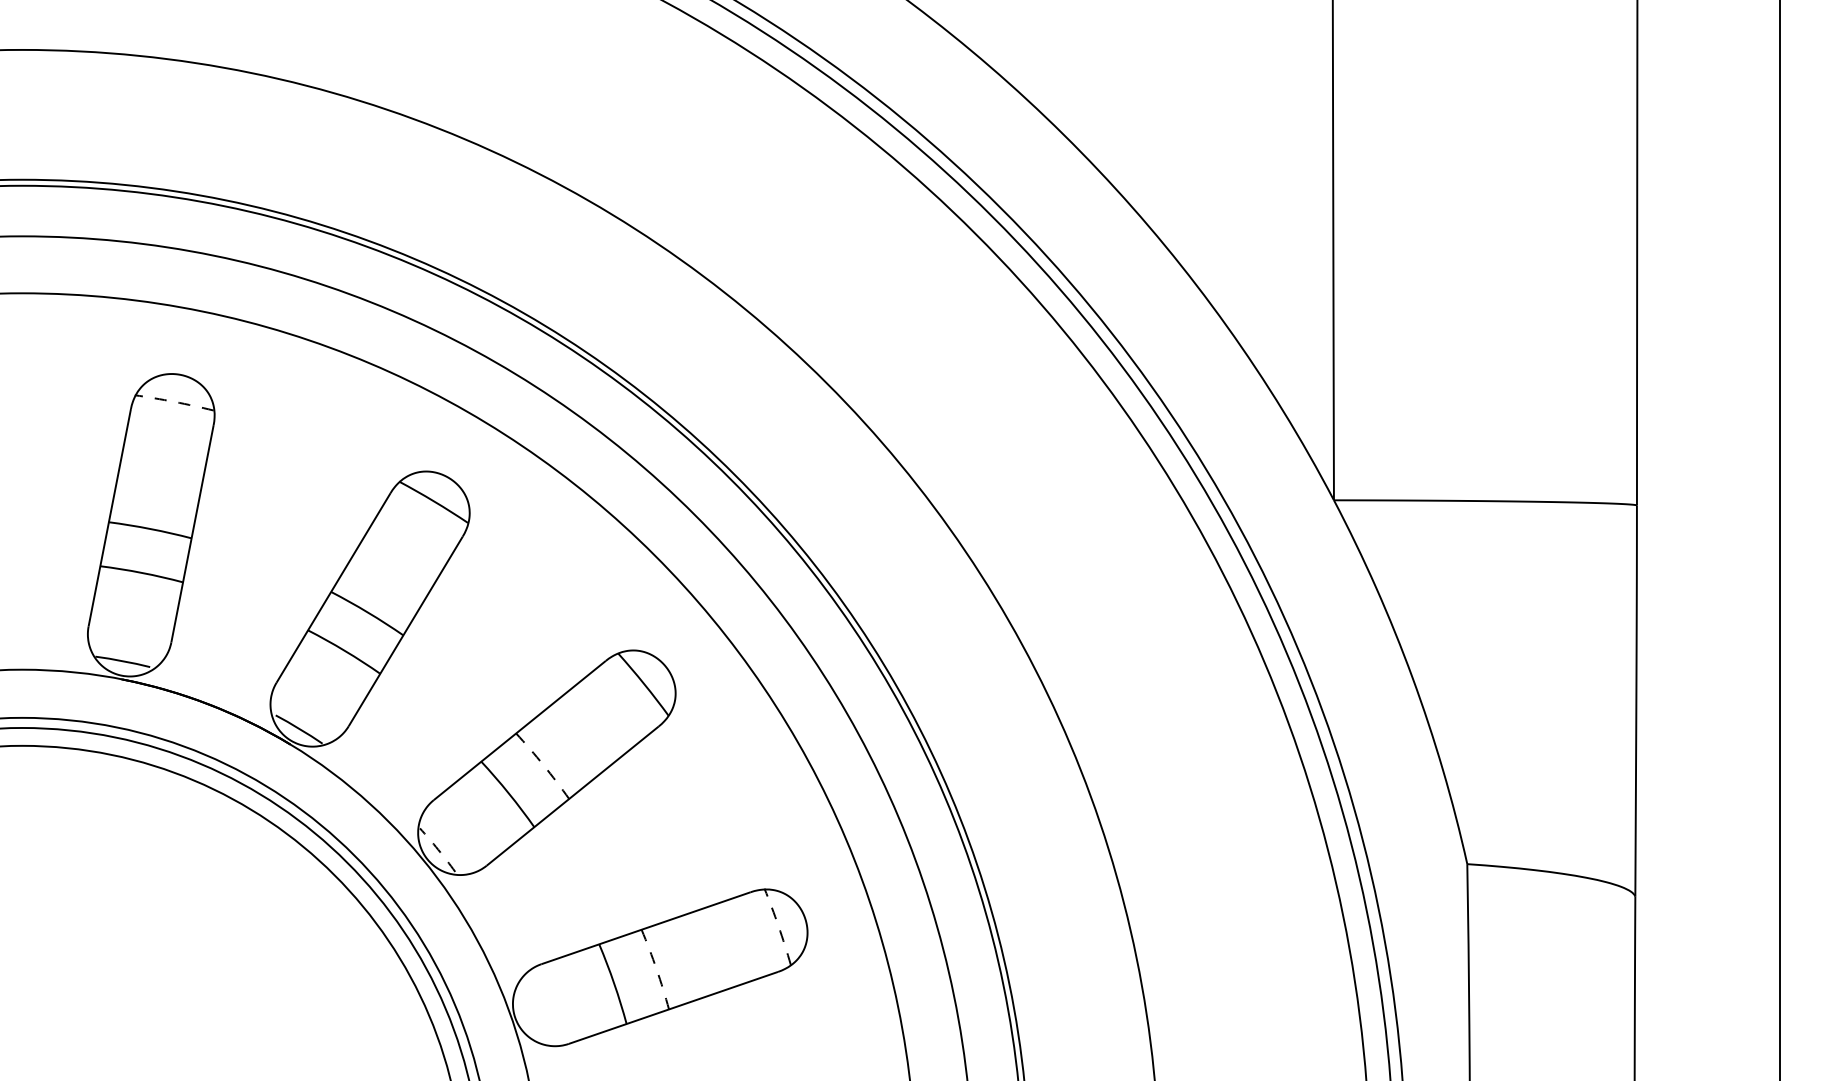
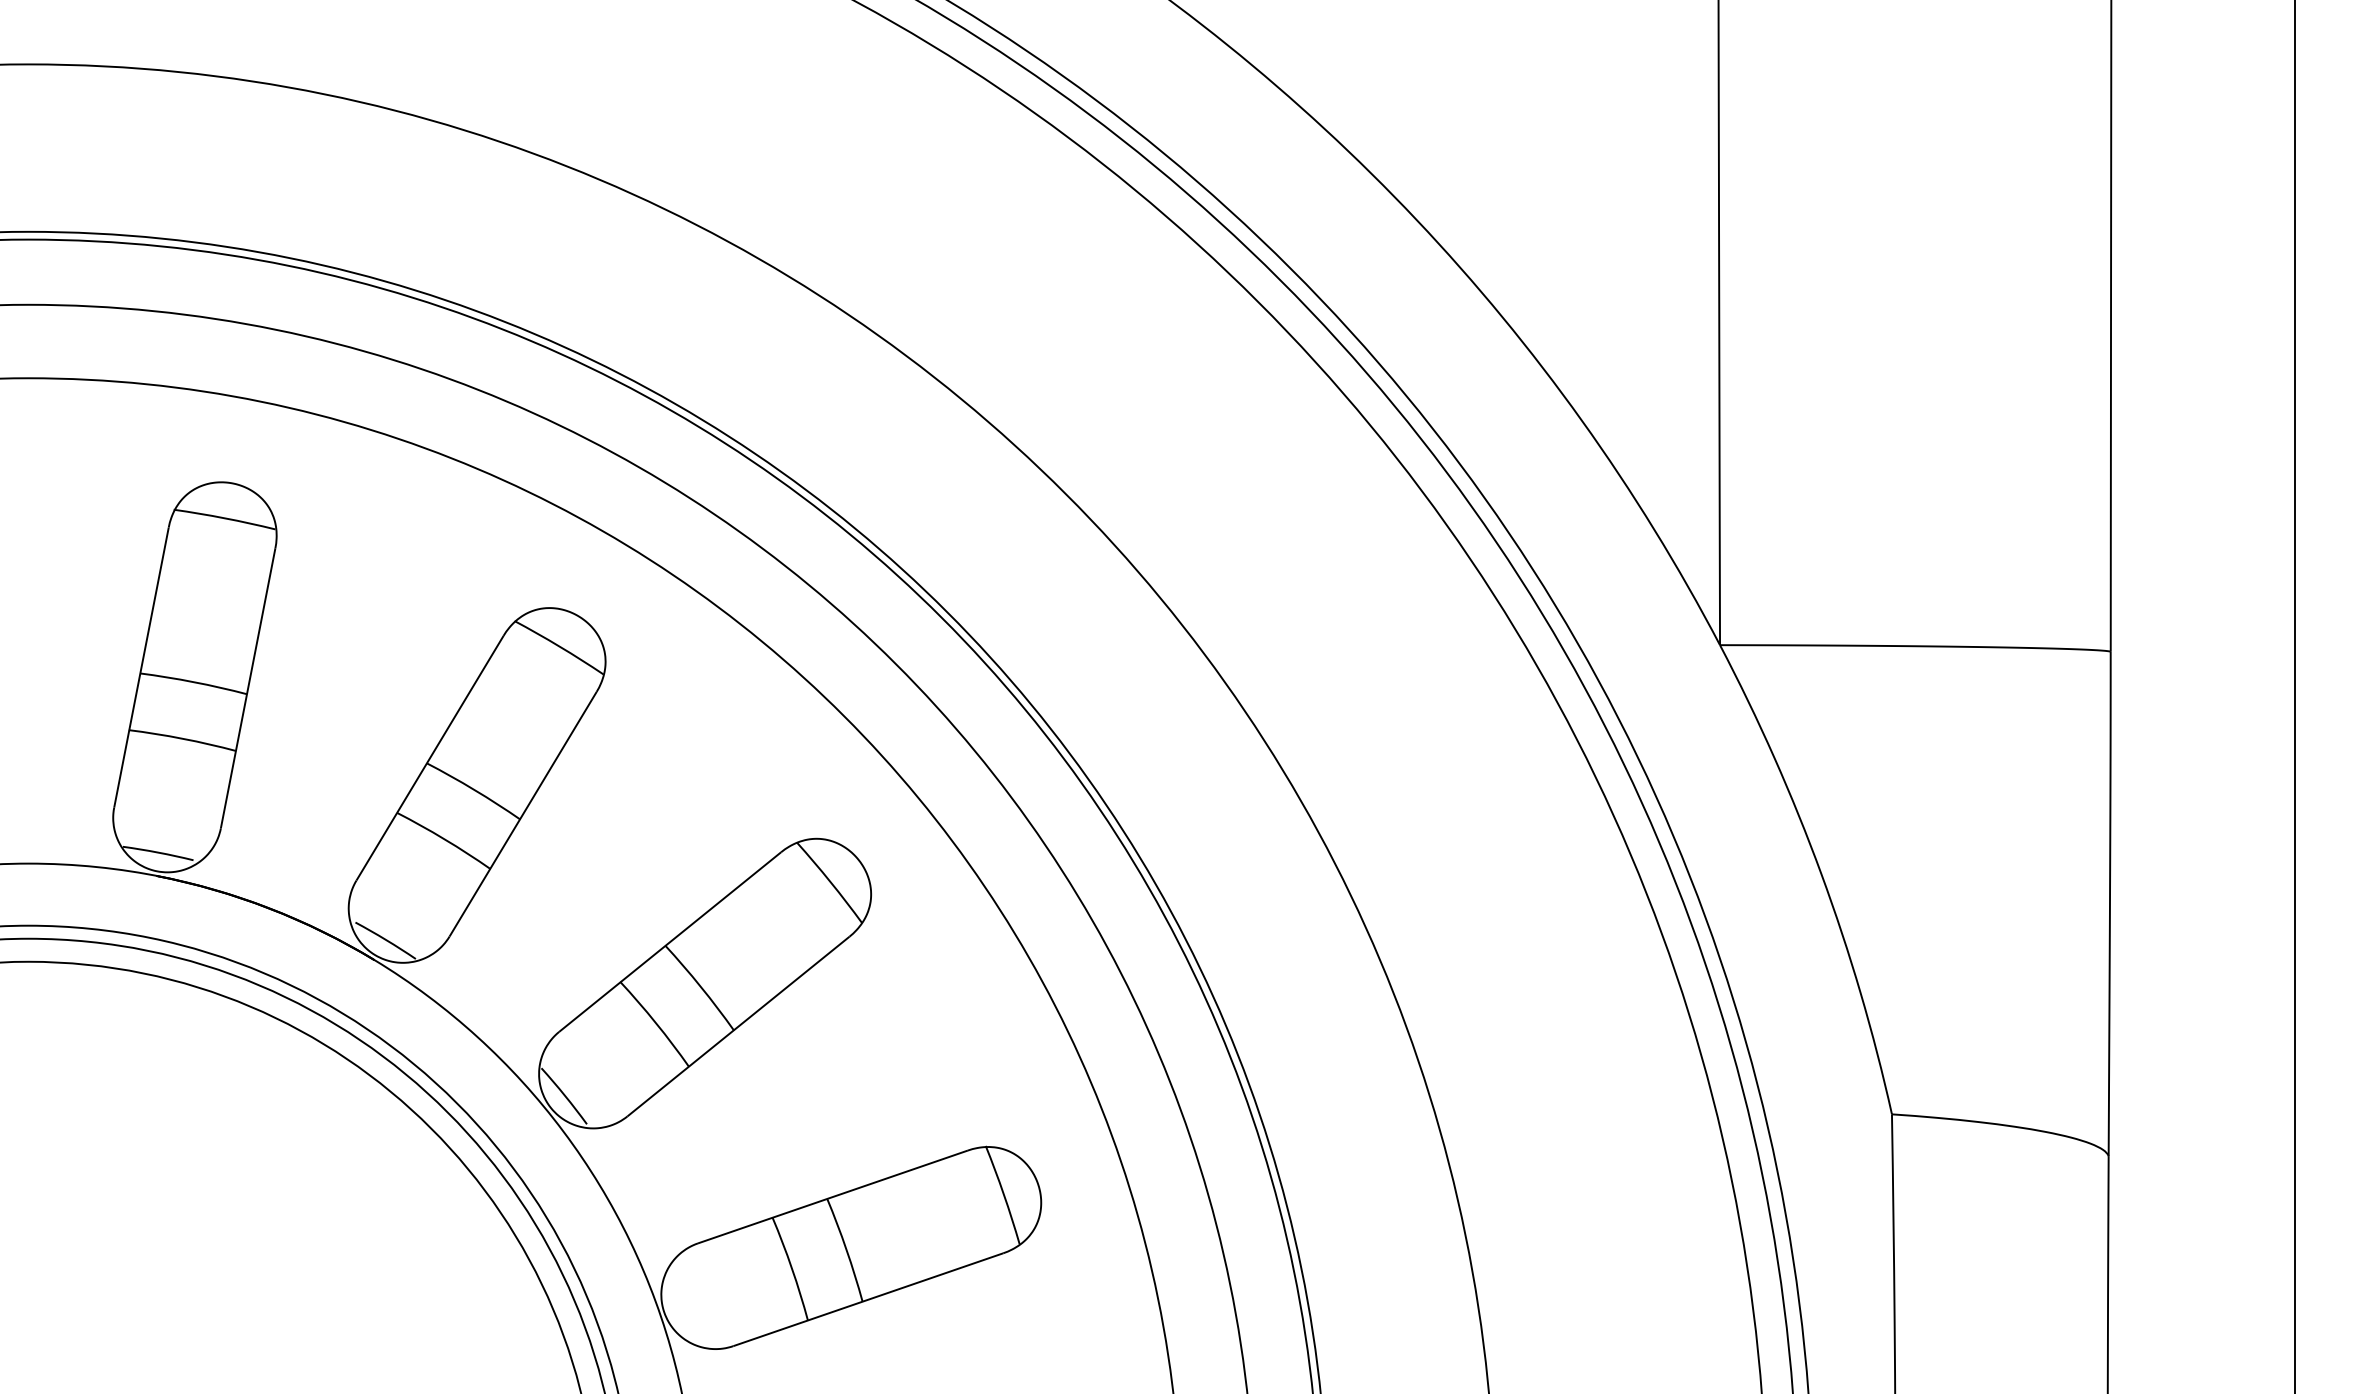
arc: (174, 402) -> (224, 518), dashed -> solid
arc: (543, 765) -> (700, 986), dashed -> solid
arc: (437, 849) -> (564, 1095), dashed -> solid
arc: (778, 926) -> (1003, 1194), dashed -> solid
arc: (656, 968) -> (846, 1249), dashed -> solid

